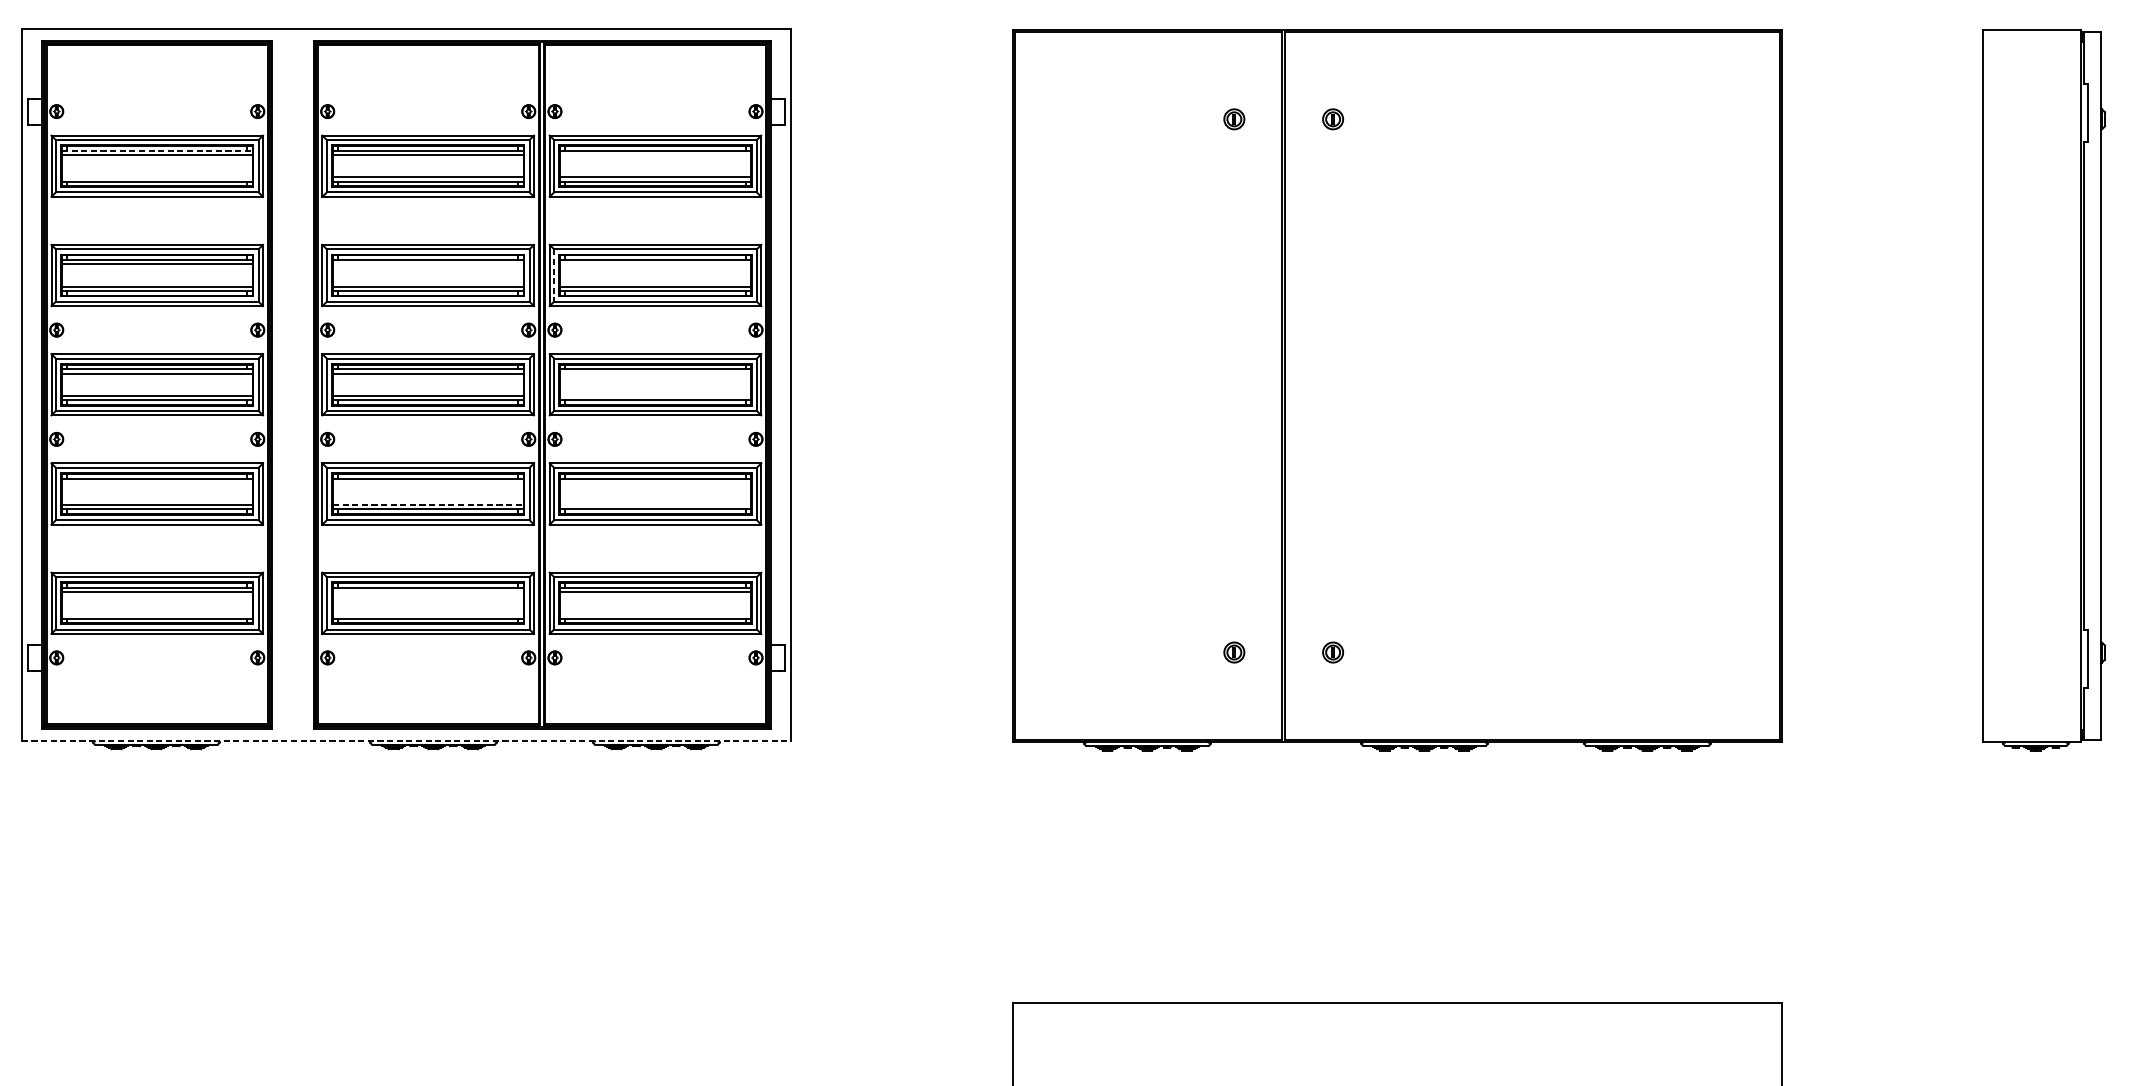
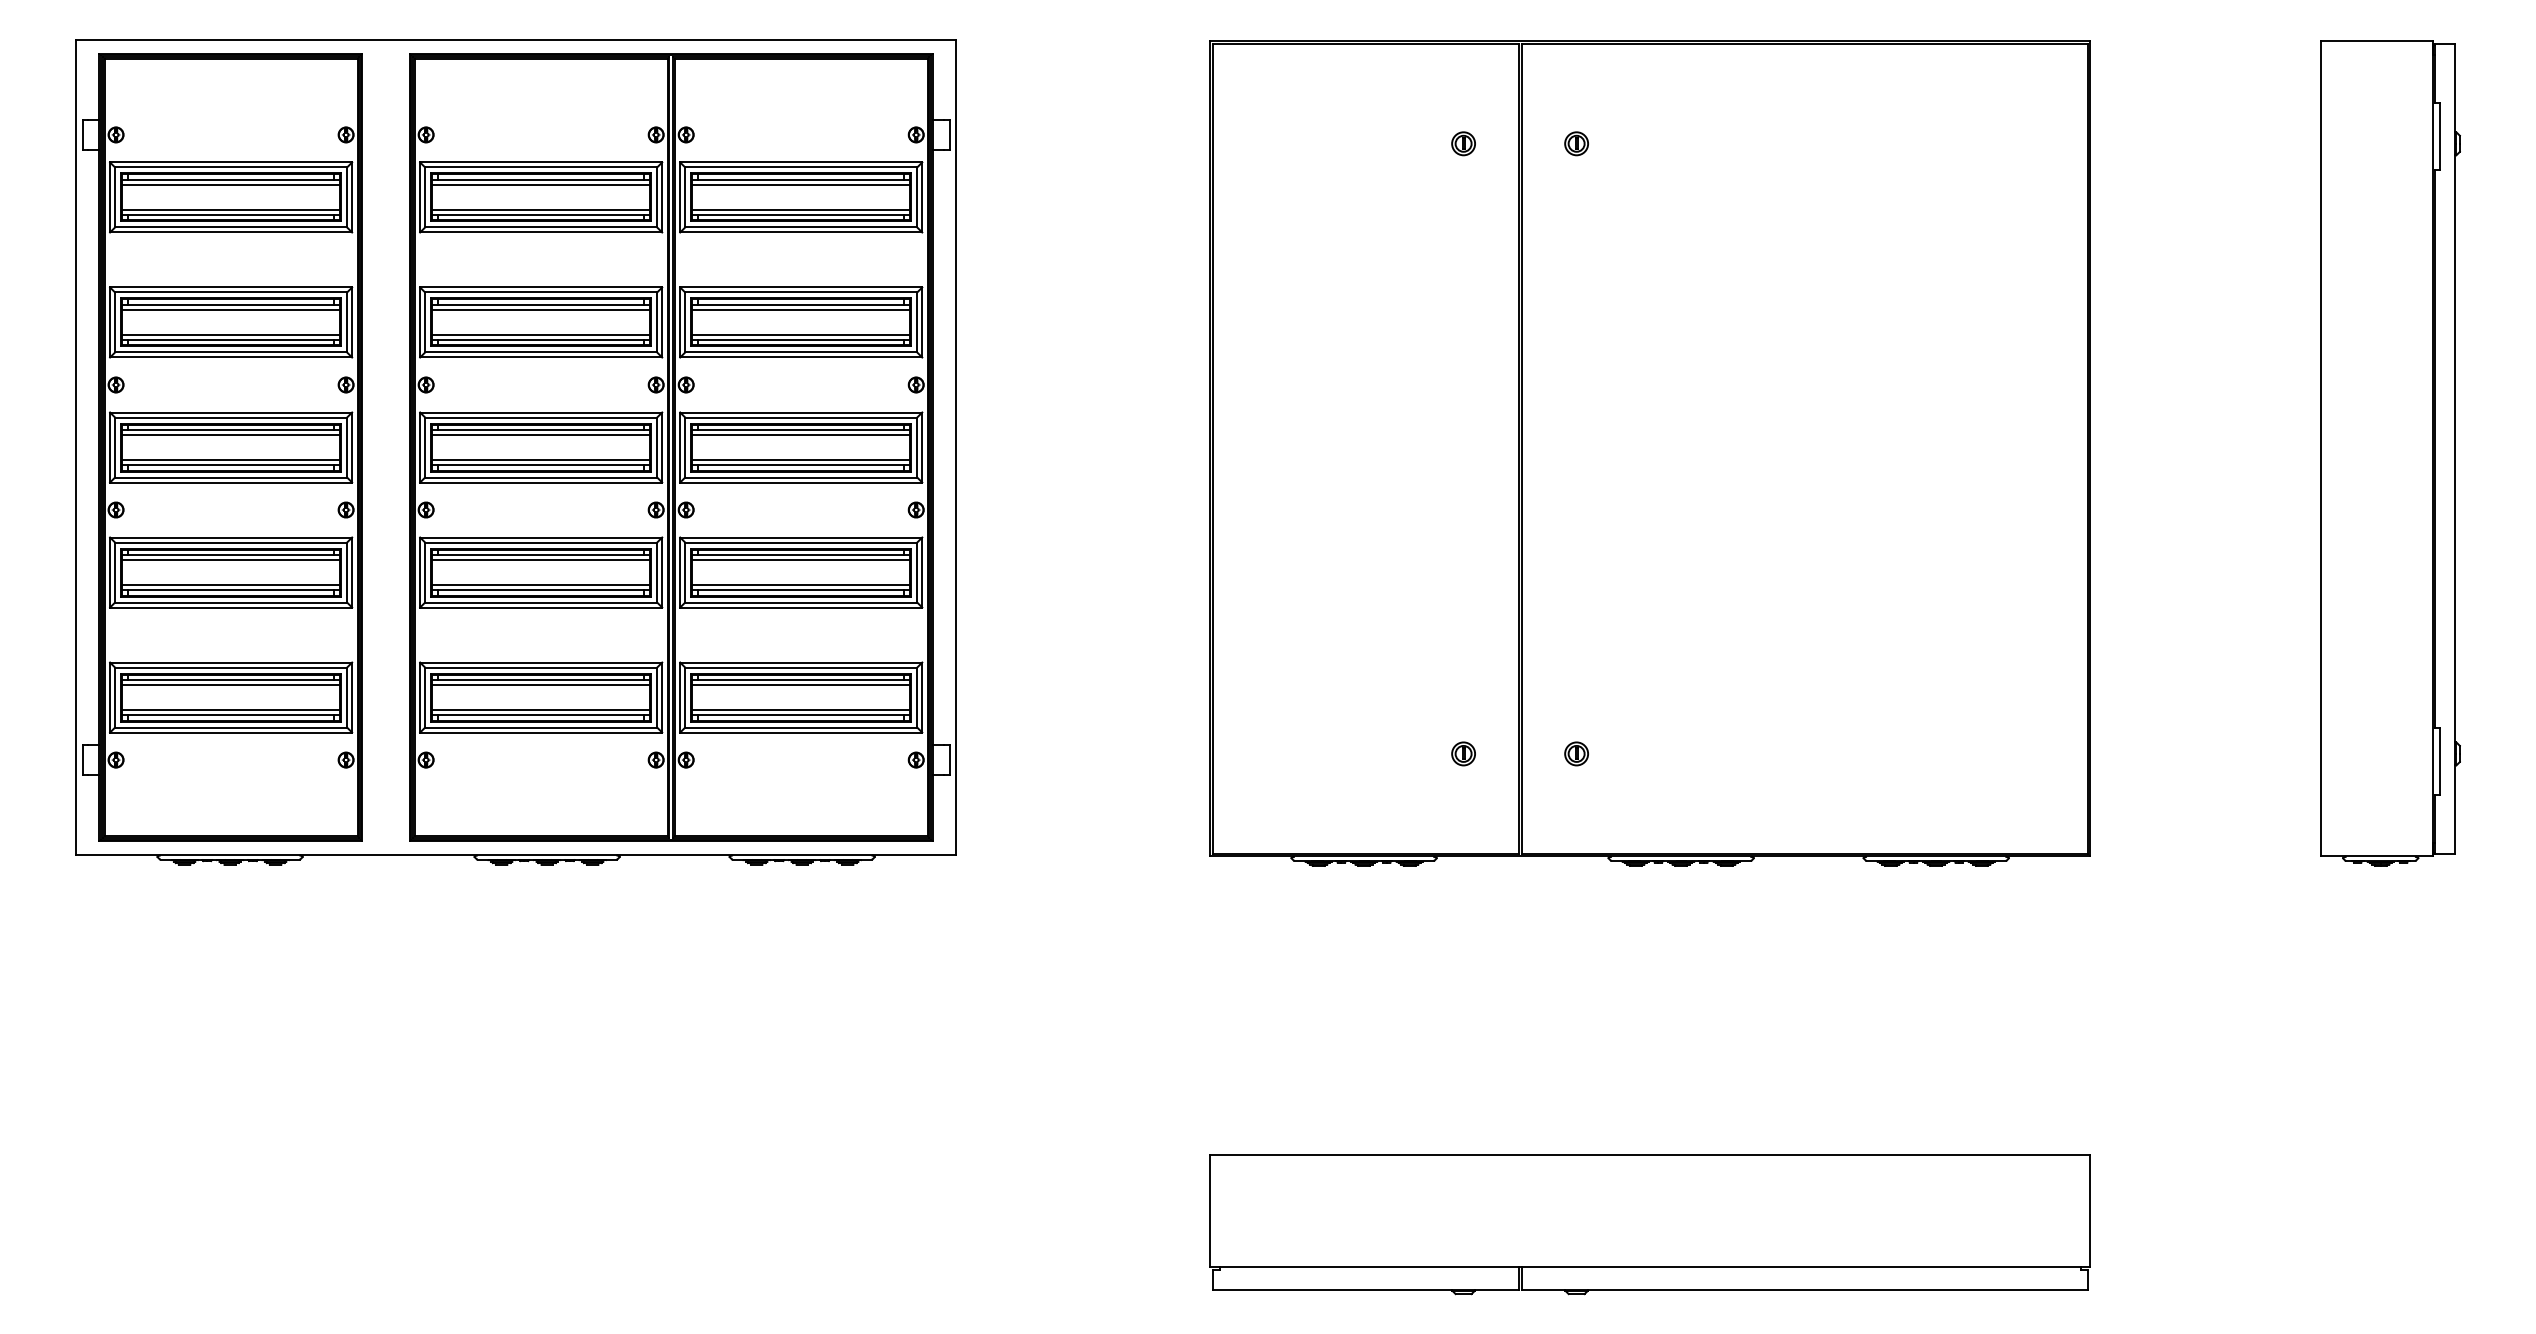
line: (157, 150) -> (231, 179), dashed -> solid
line: (655, 154) -> (801, 184), added
line: (157, 177) -> (231, 210), added
line: (428, 264) -> (541, 309), added
line: (655, 264) -> (801, 309), added
line: (554, 275) -> (685, 322), dashed -> solid
line: (655, 373) -> (801, 434), added
line: (655, 396) -> (801, 460), added
line: (157, 482) -> (231, 559), added
line: (428, 482) -> (541, 559), added
line: (655, 482) -> (801, 559), added
line: (428, 505) -> (541, 585), dashed -> solid
line: (655, 505) -> (801, 585), added
line: (428, 591) -> (541, 684), added
line: (157, 614) -> (231, 710), added
line: (428, 614) -> (541, 710), added
line: (655, 614) -> (801, 710), added
line: (406, 741) -> (516, 855), dashed -> solid

